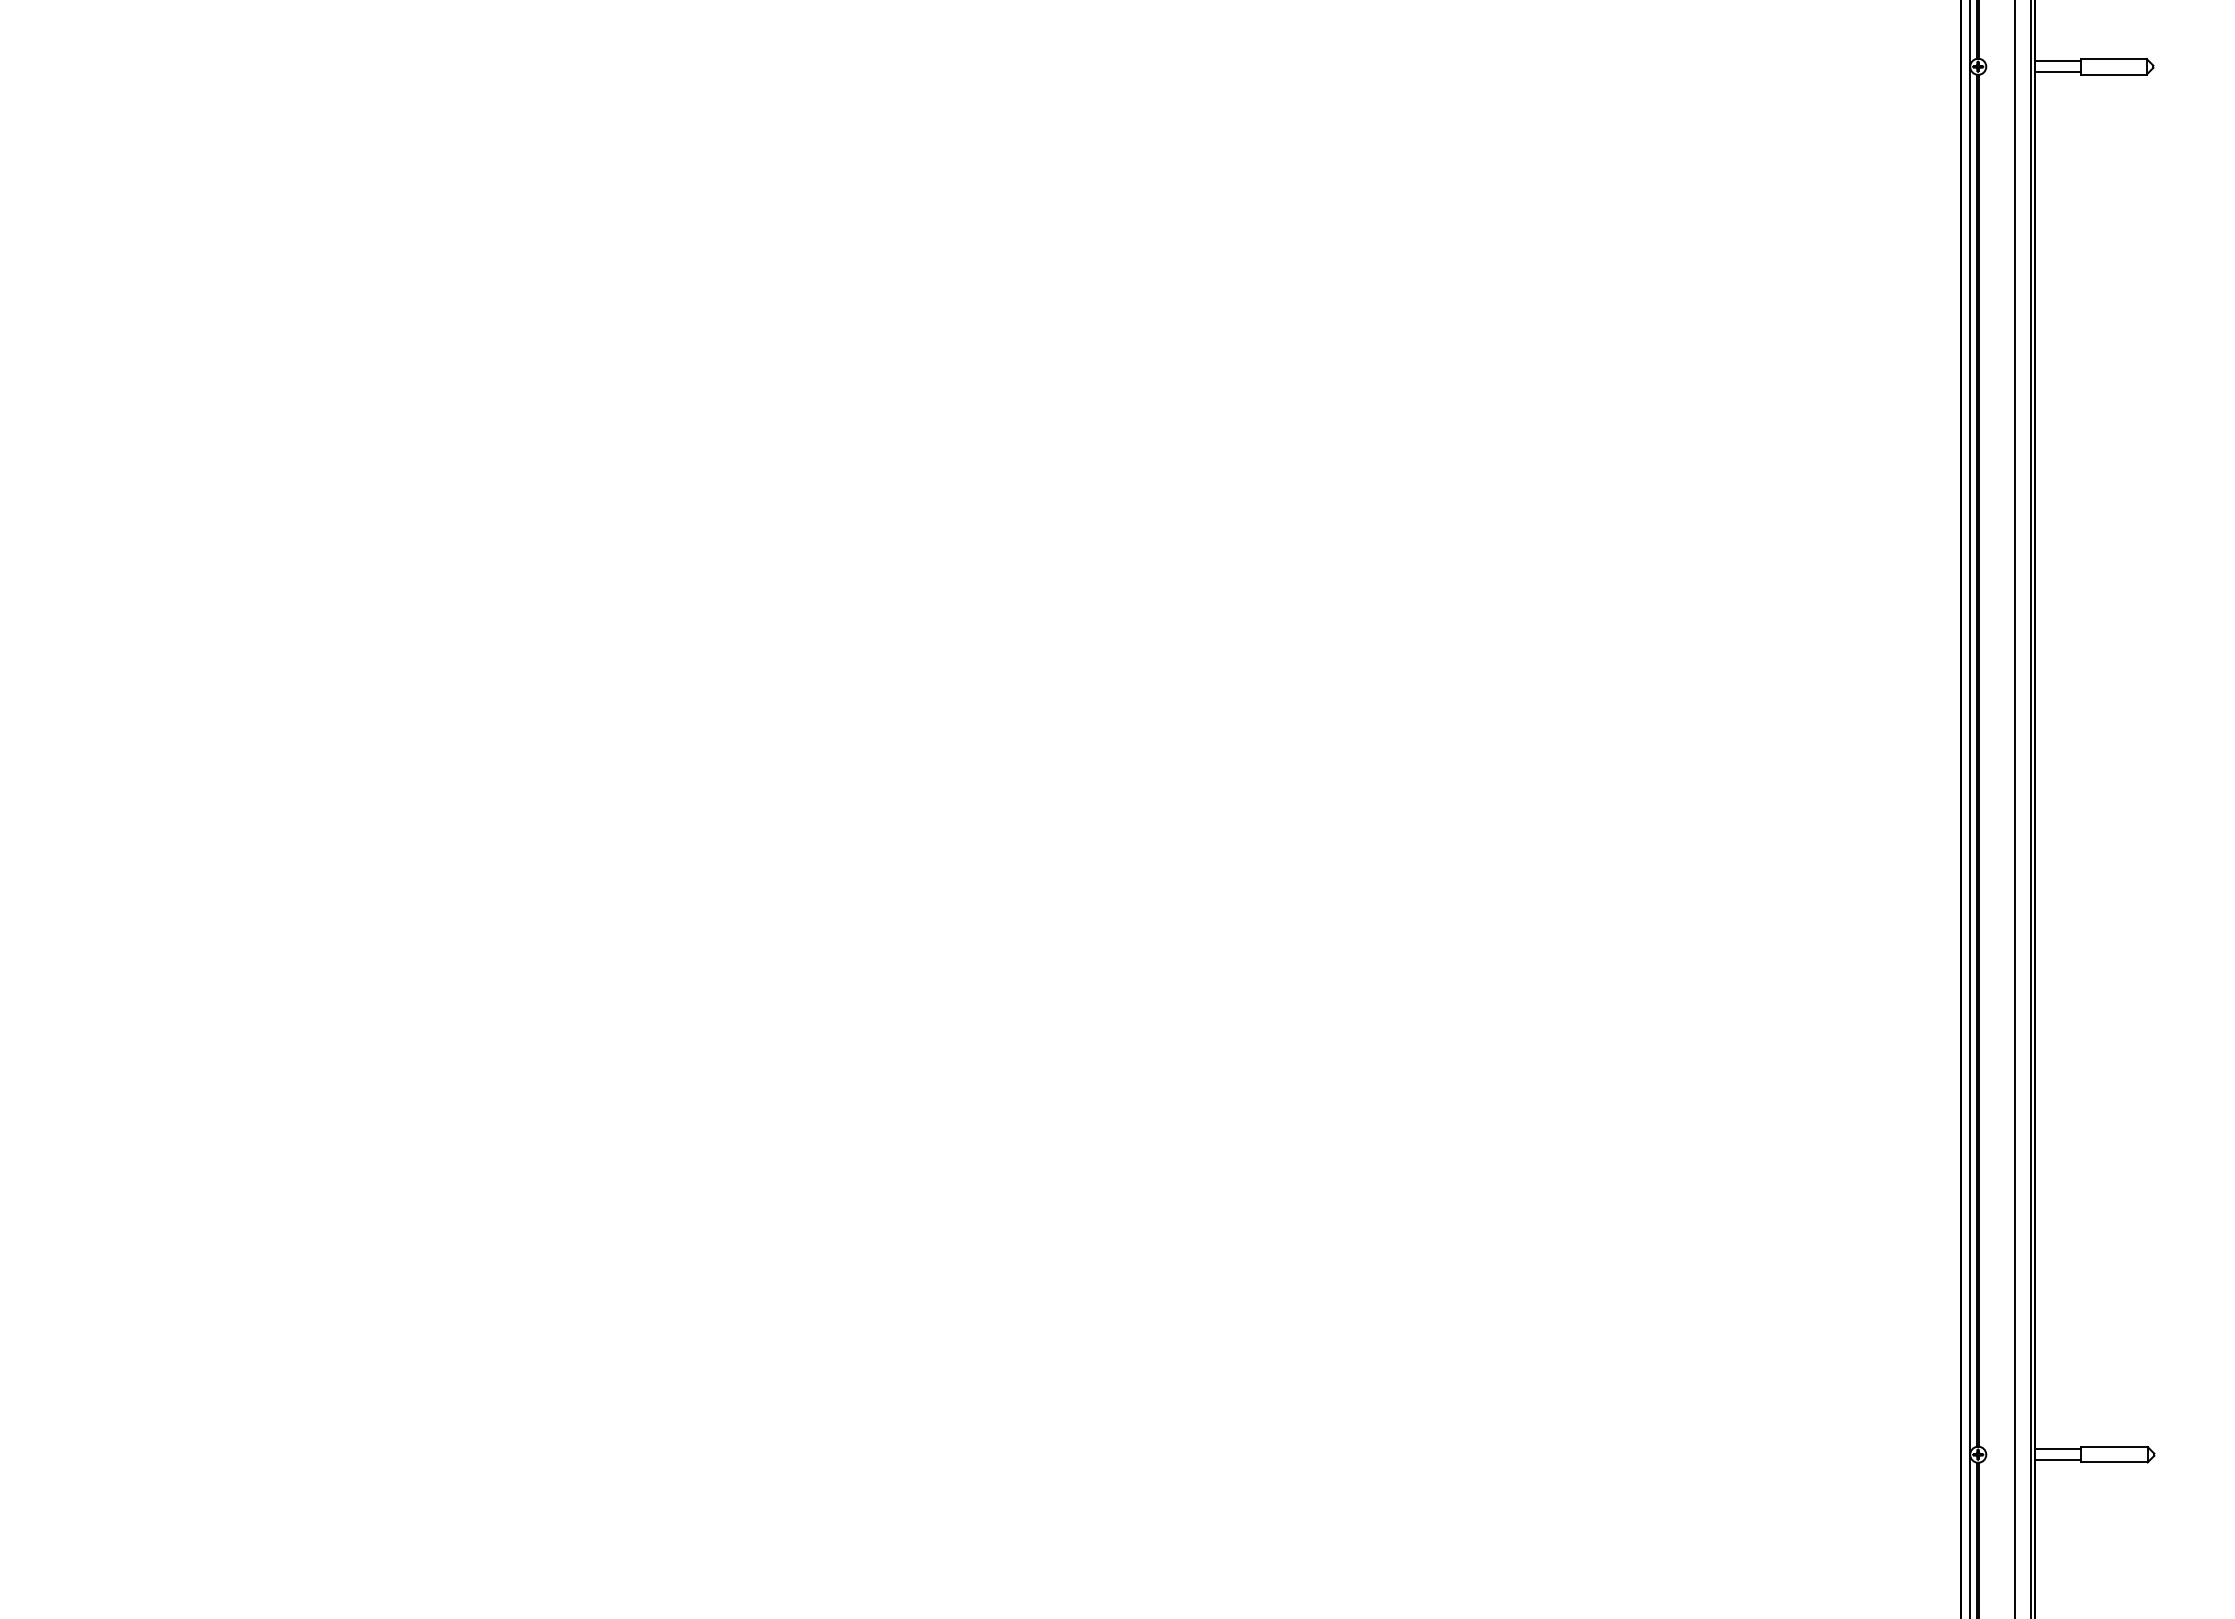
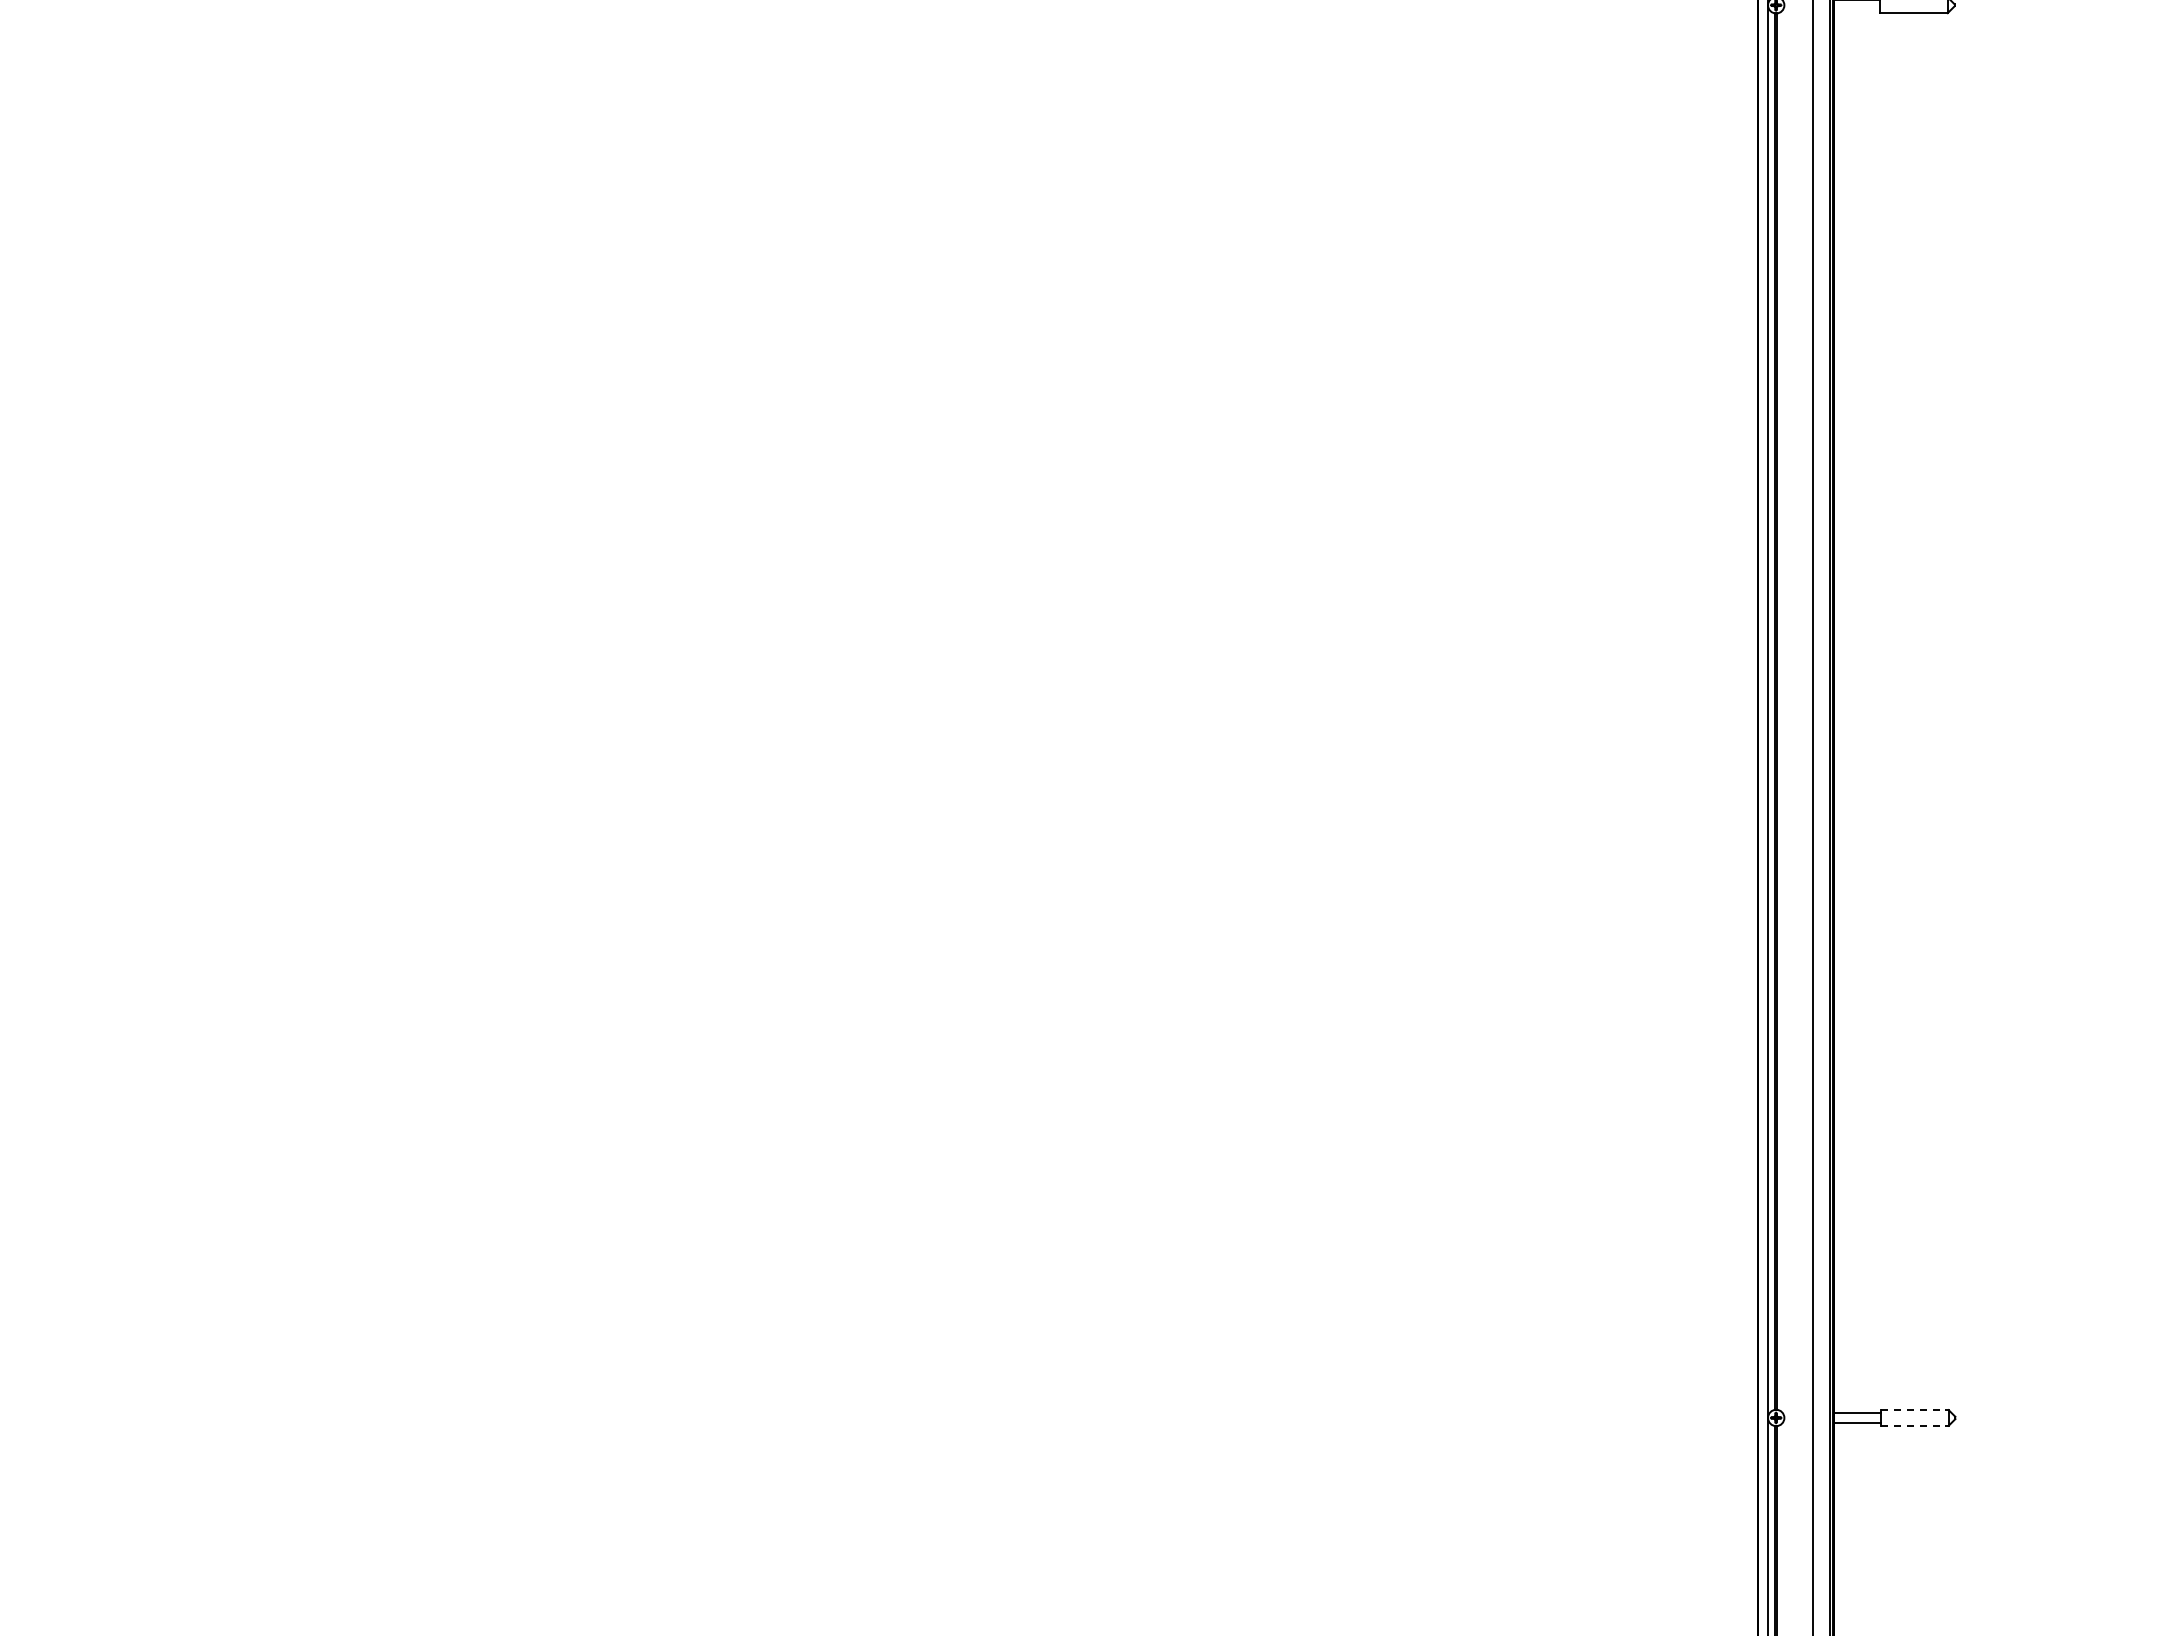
line: (2057, 72) -> (1856, 11), removed
line: (2115, 1446) -> (1915, 1409), solid -> dashed
line: (2115, 1462) -> (1915, 1425), solid -> dashed

